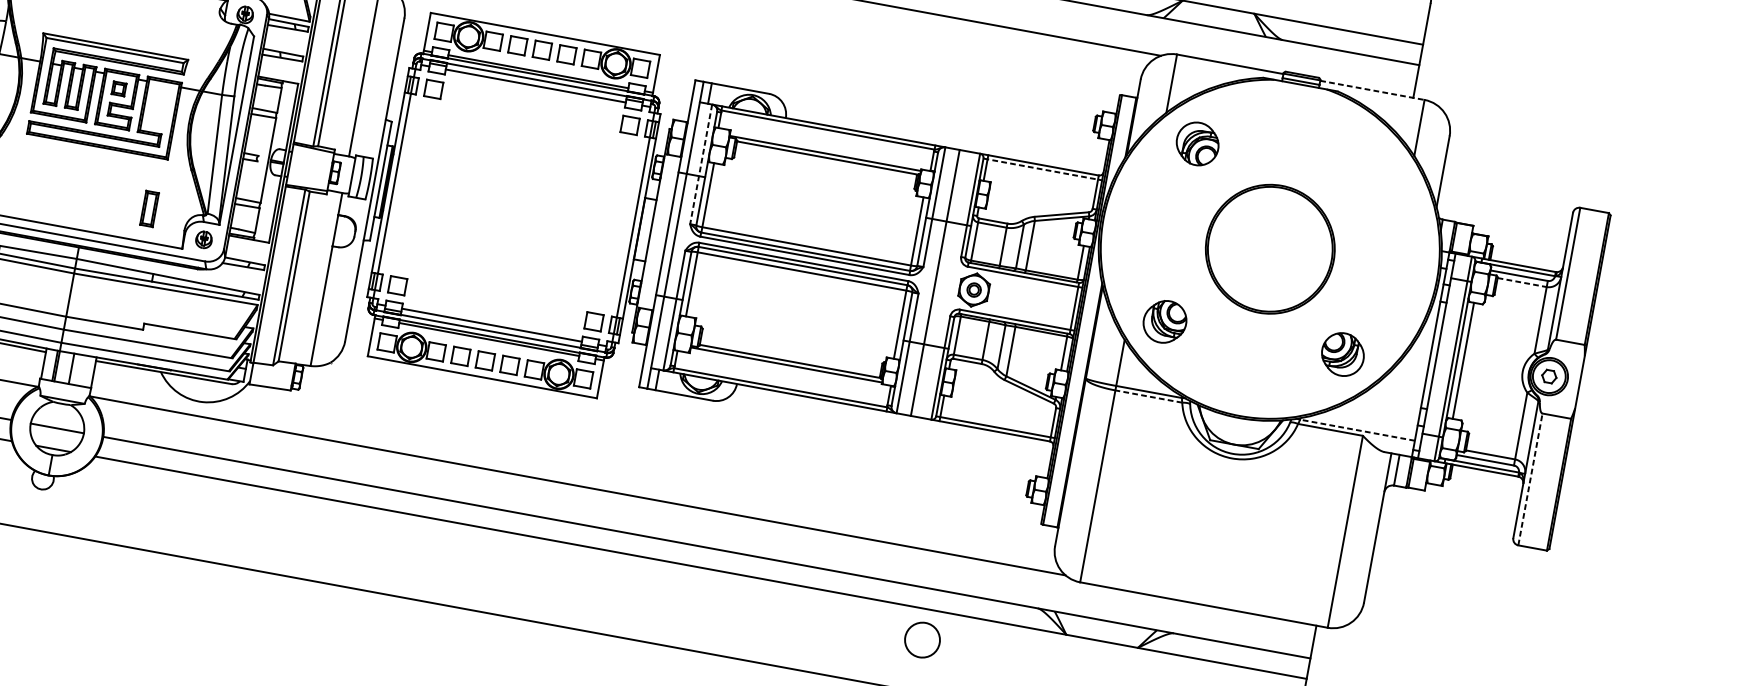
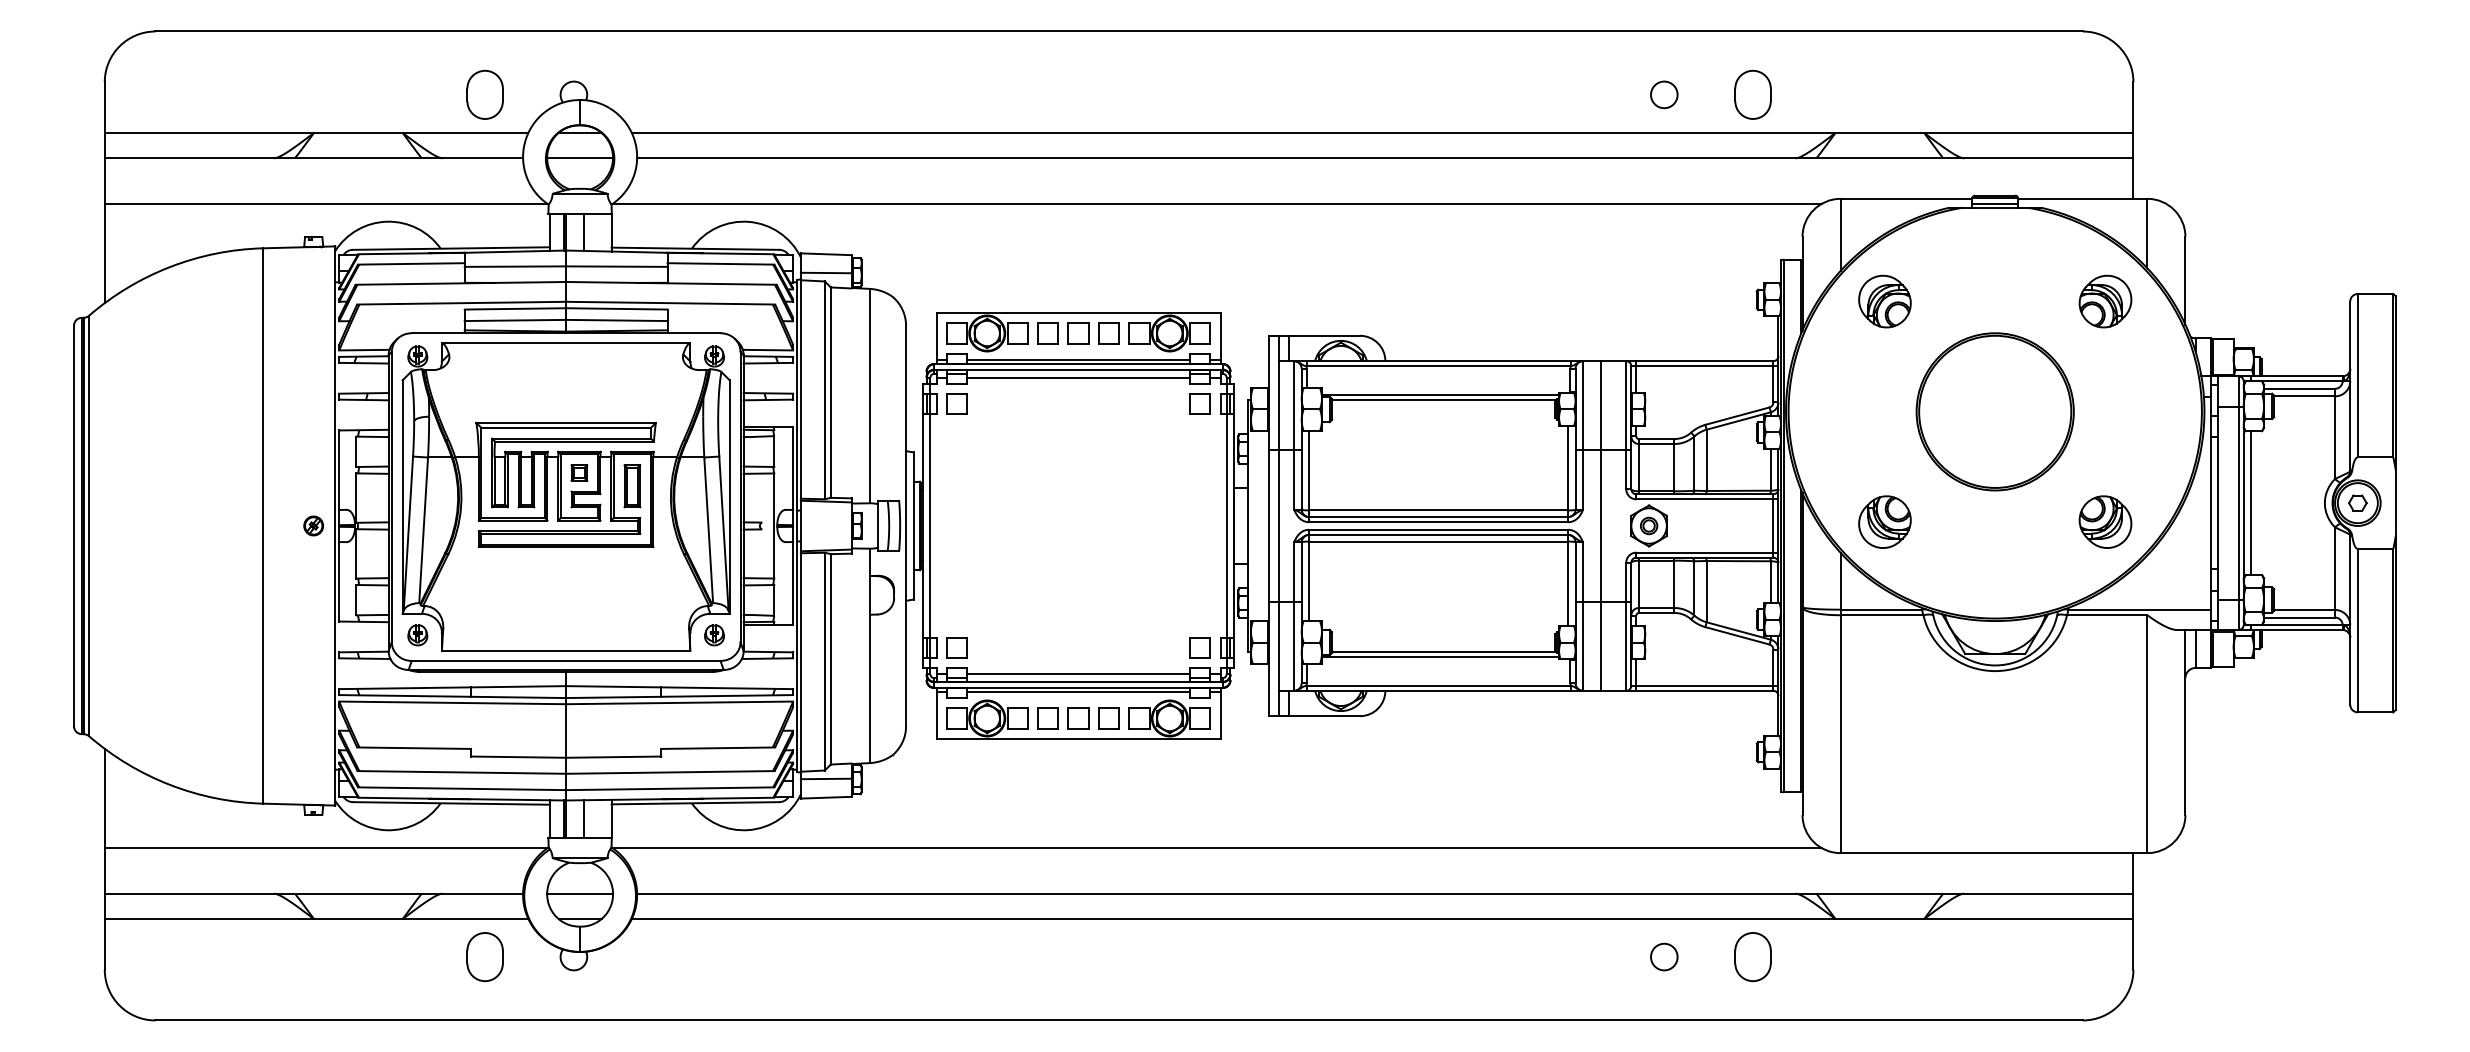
line: (1372, 90) -> (2082, 198), dashed -> solid
line: (701, 164) -> (1294, 435), dashed -> solid
line: (1042, 169) -> (1704, 366), dashed -> solid
part: (1375, 176) -> (2105, 301), added
part: (149, 209) -> (632, 486), moved
line: (1522, 282) -> (2305, 396), dashed -> solid
line: (272, 371) -> (825, 778), added
line: (1148, 396) -> (1881, 615), dashed -> solid
line: (1357, 430) -> (2139, 609), dashed -> solid
line: (1530, 479) -> (2357, 630), dashed -> solid
circle: (922, 639) -> (1664, 956), size x0.62
part: (993, 652) -> (1752, 956), added

